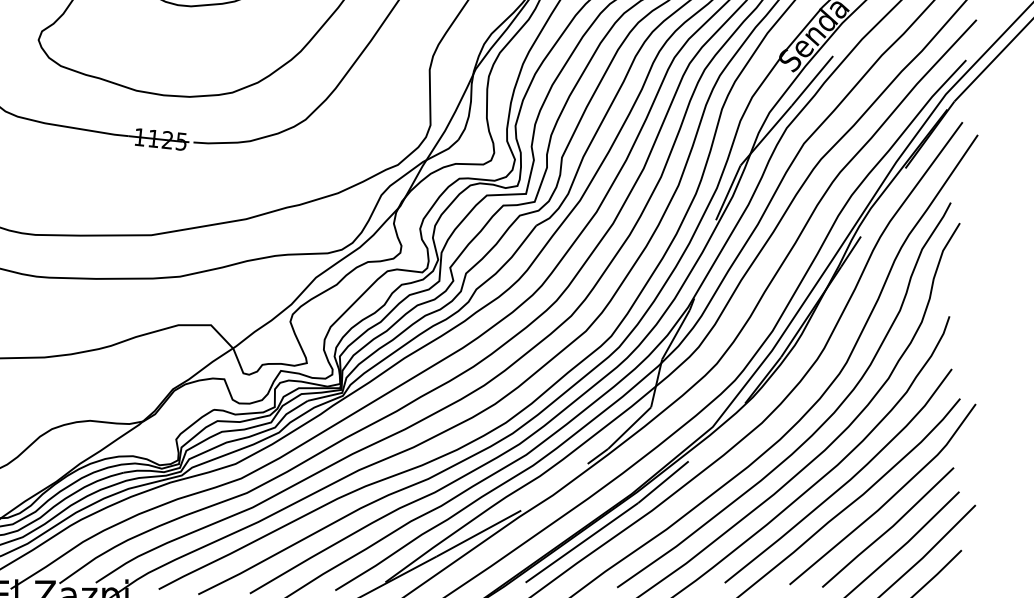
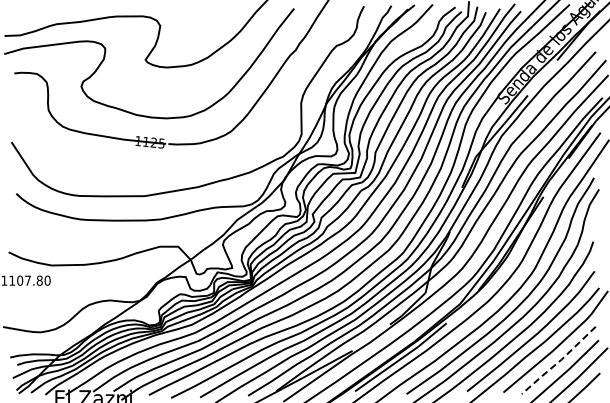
line: (889, 529) -> (559, 361), solid -> dashed

